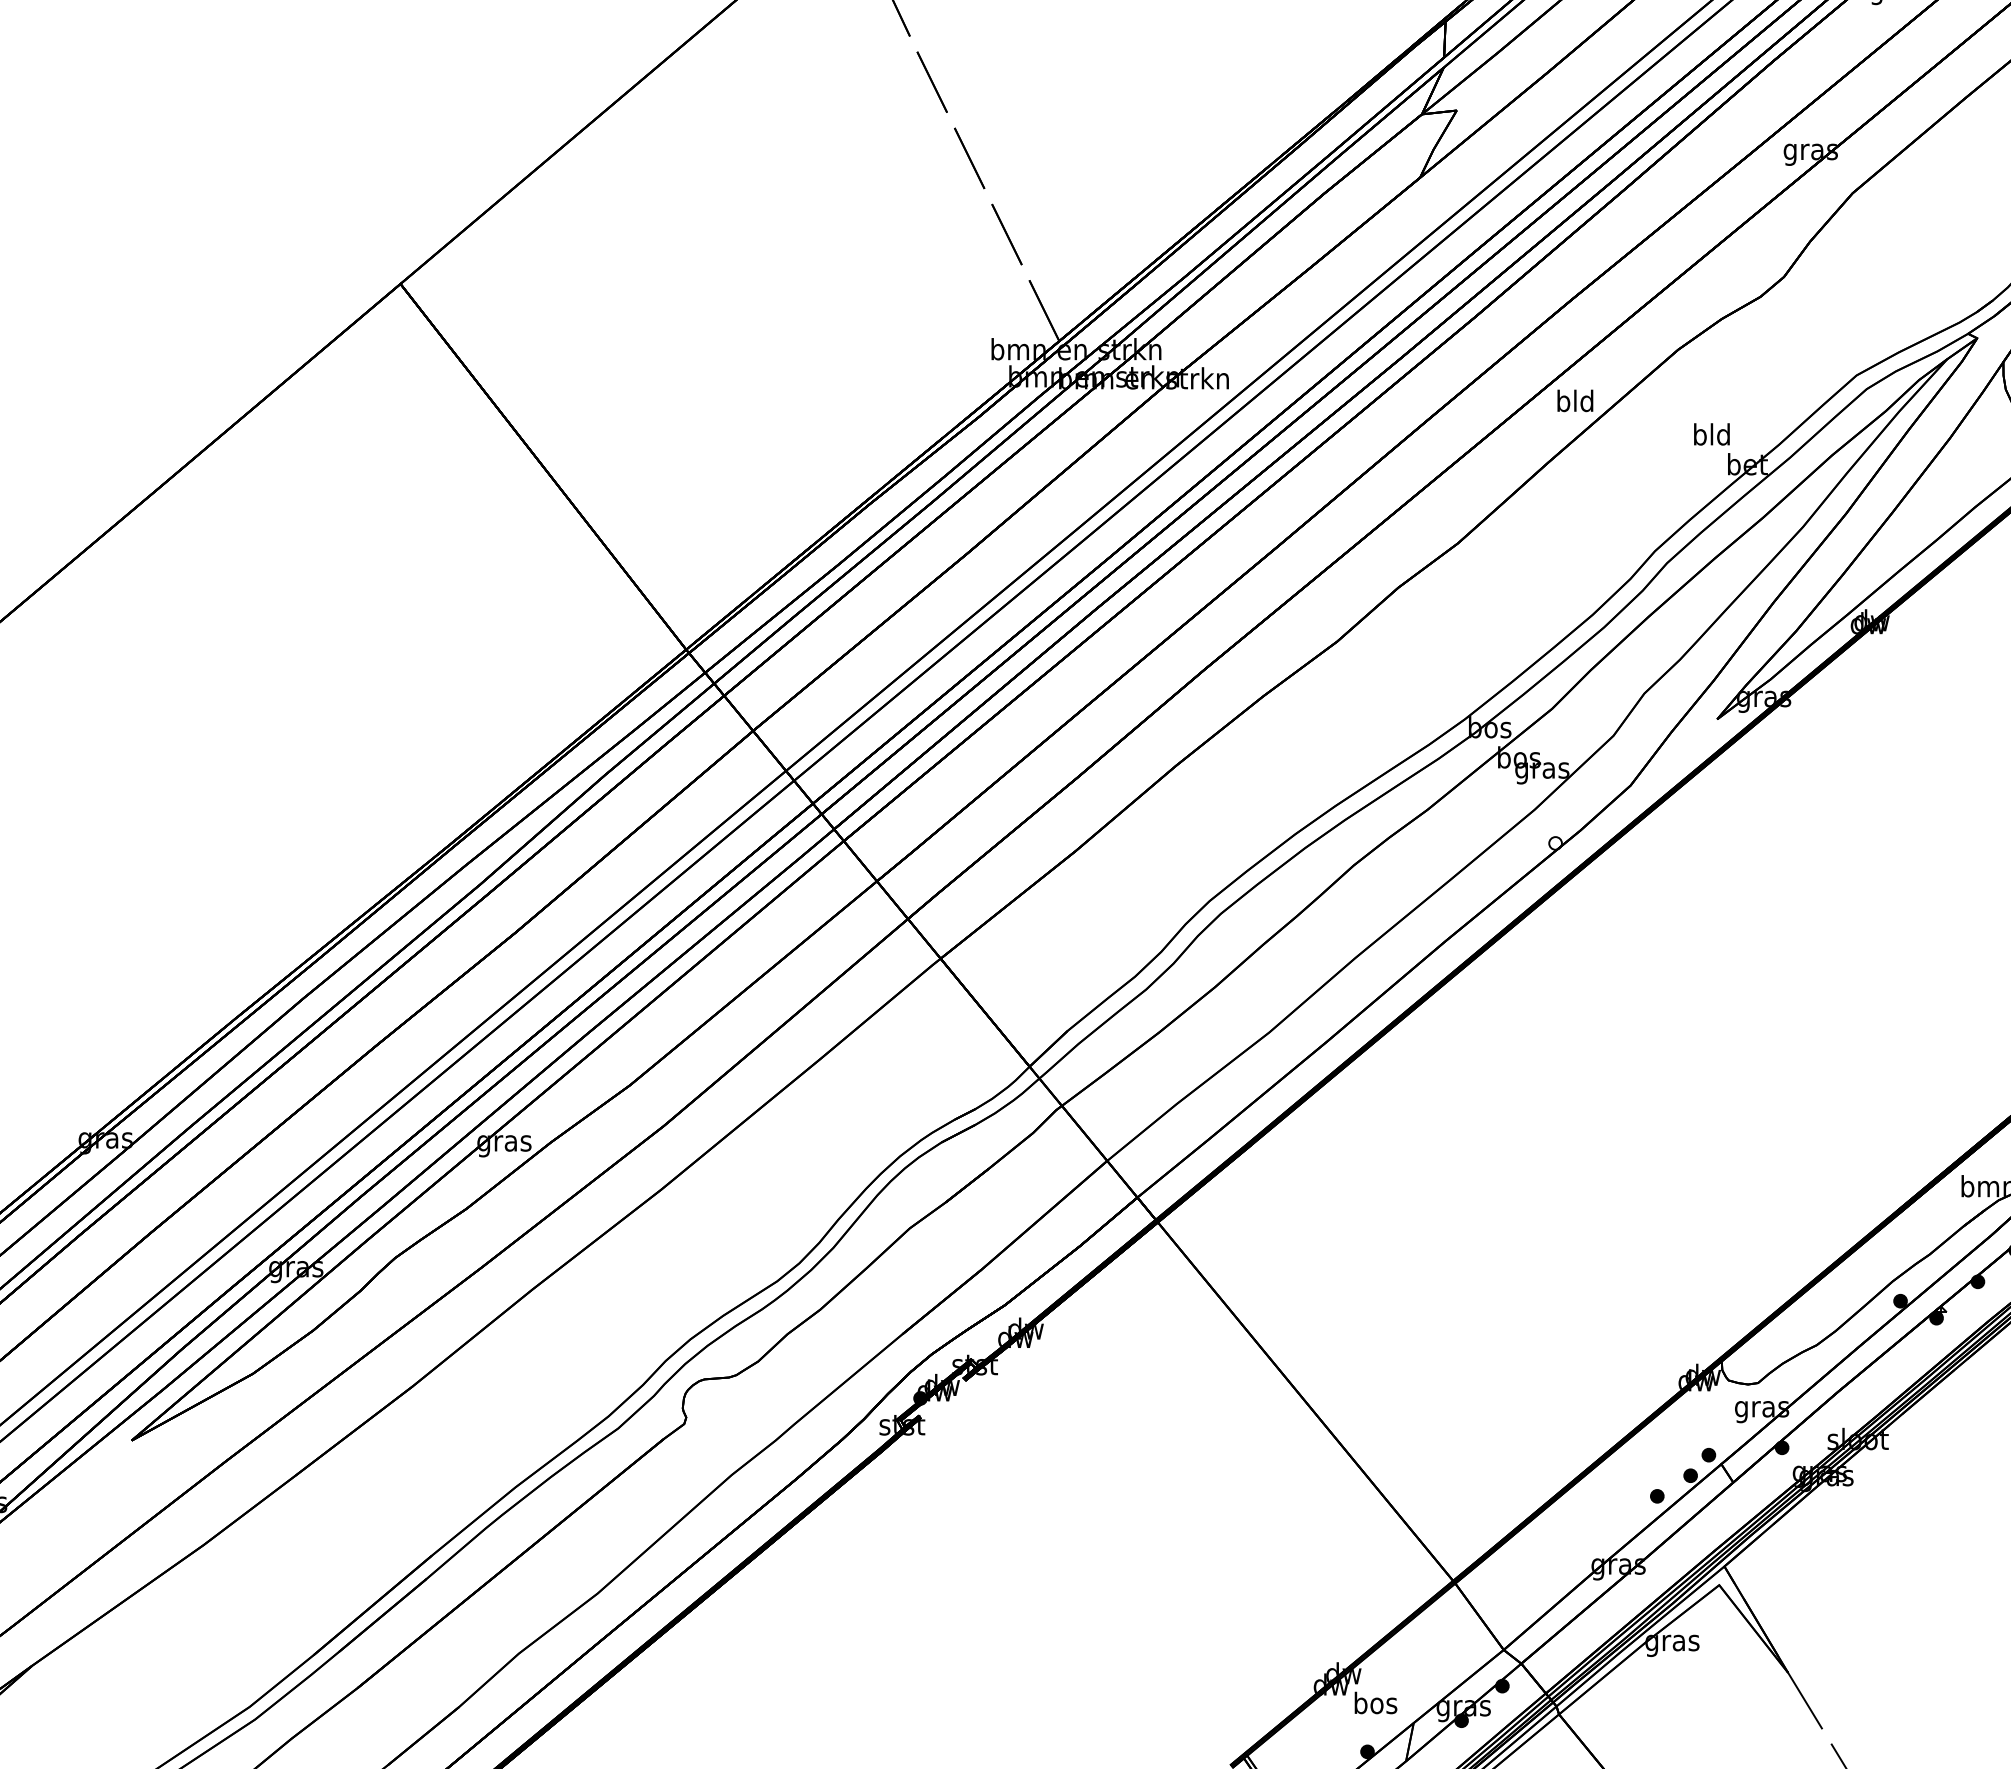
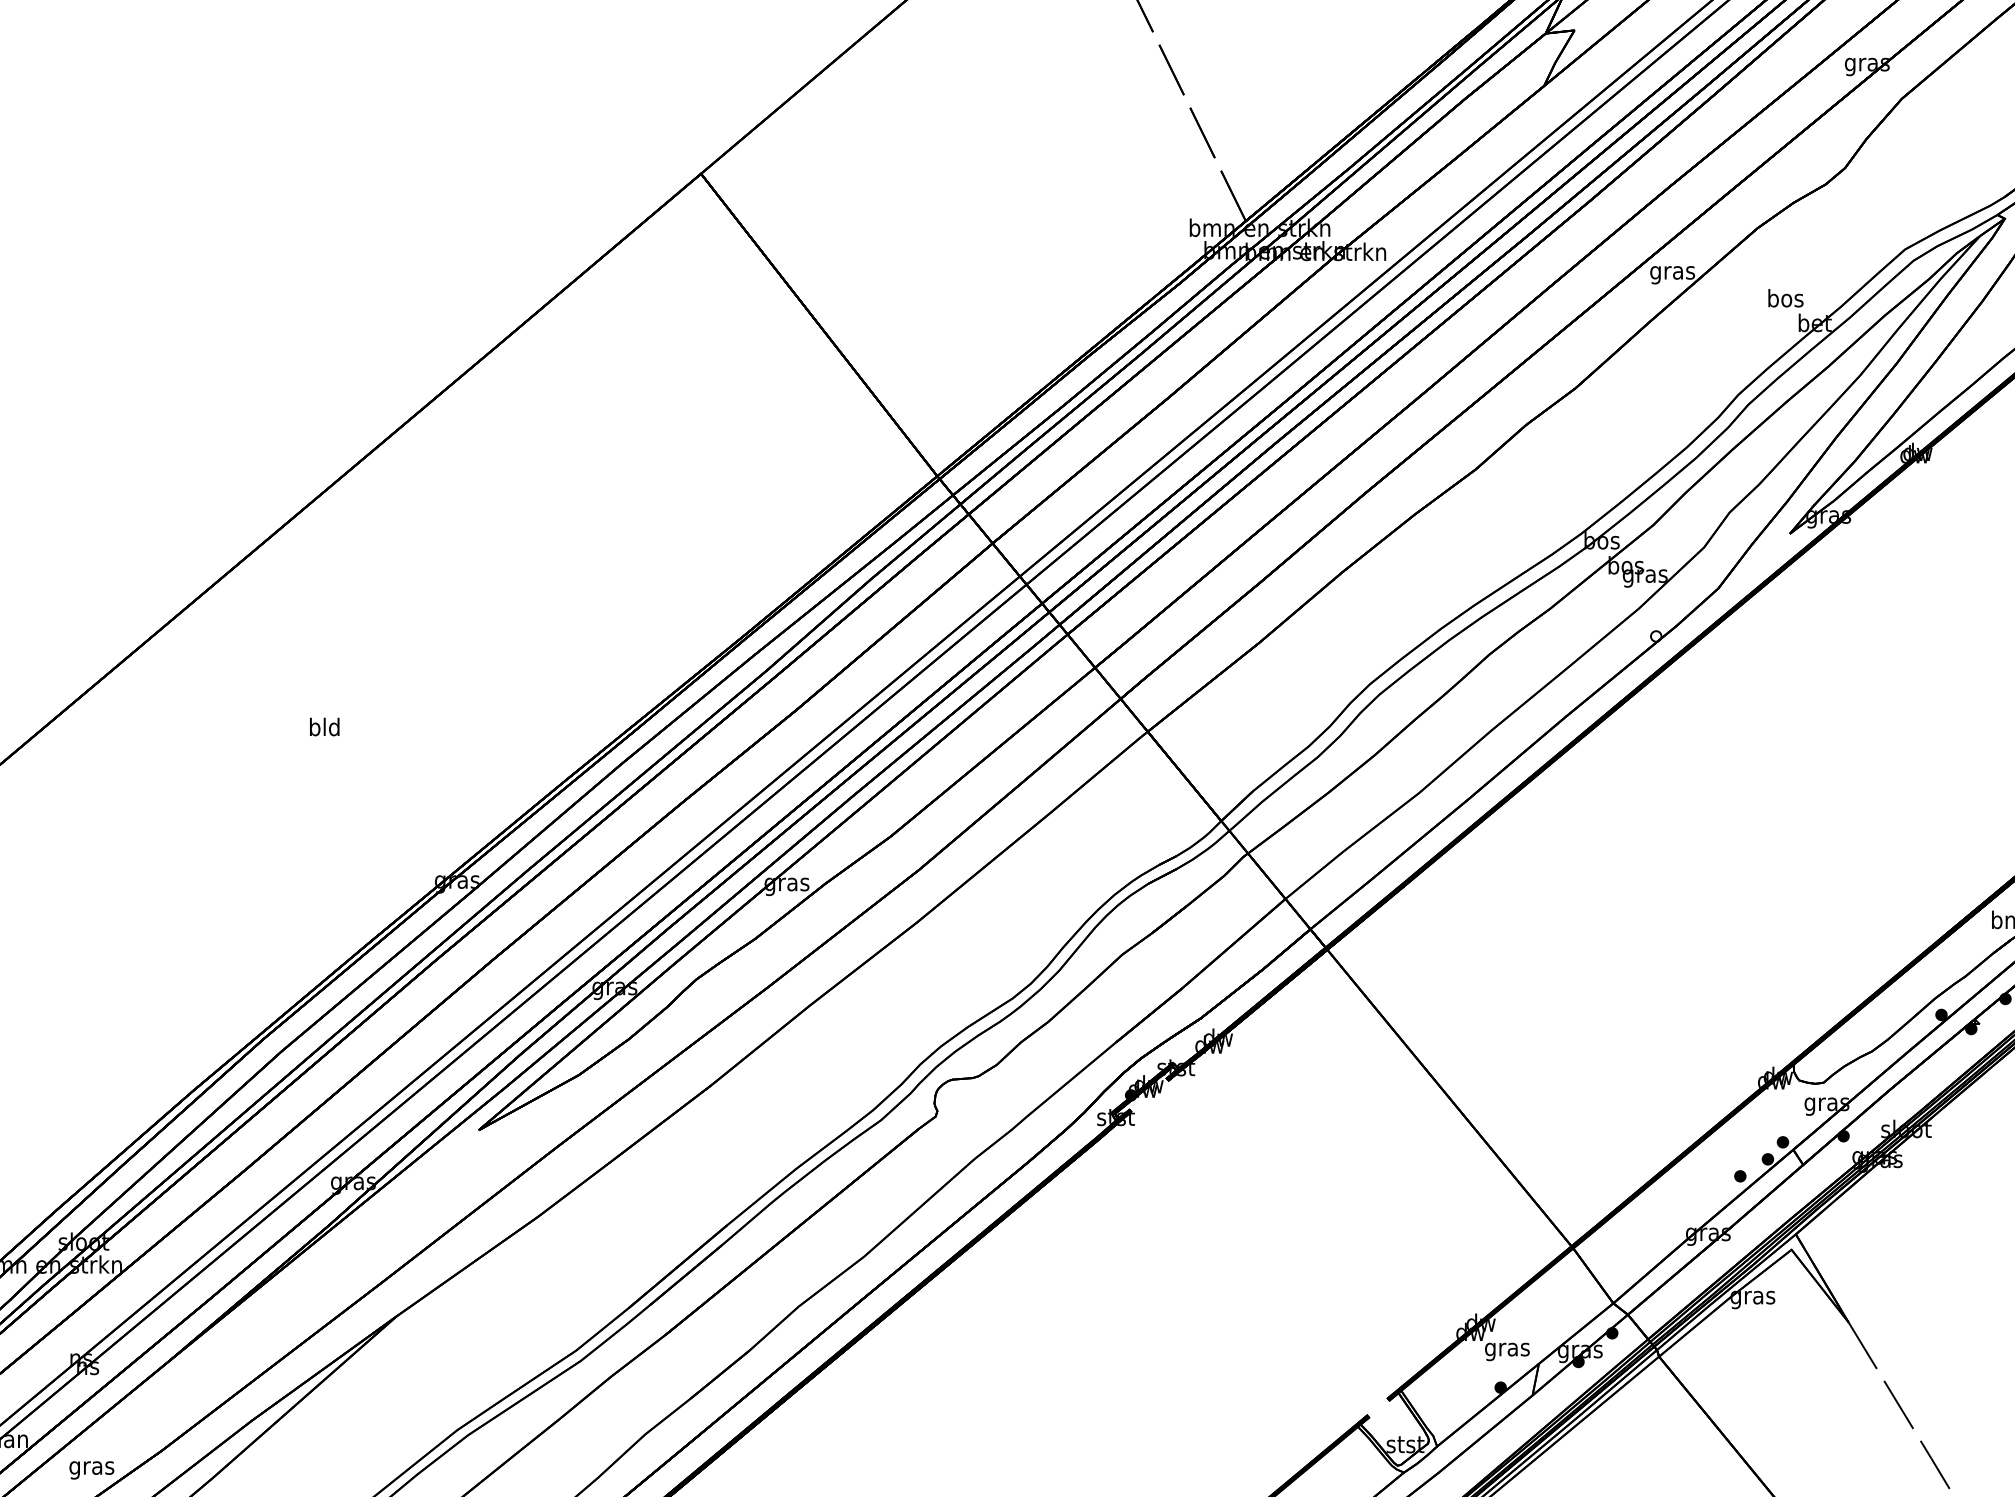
text: (1575, 403) -> (1672, 272), bld -> gras
text: (1711, 434) -> (1785, 298), bld -> bos
text: (1375, 1705) -> (1507, 1349), bos -> gras

